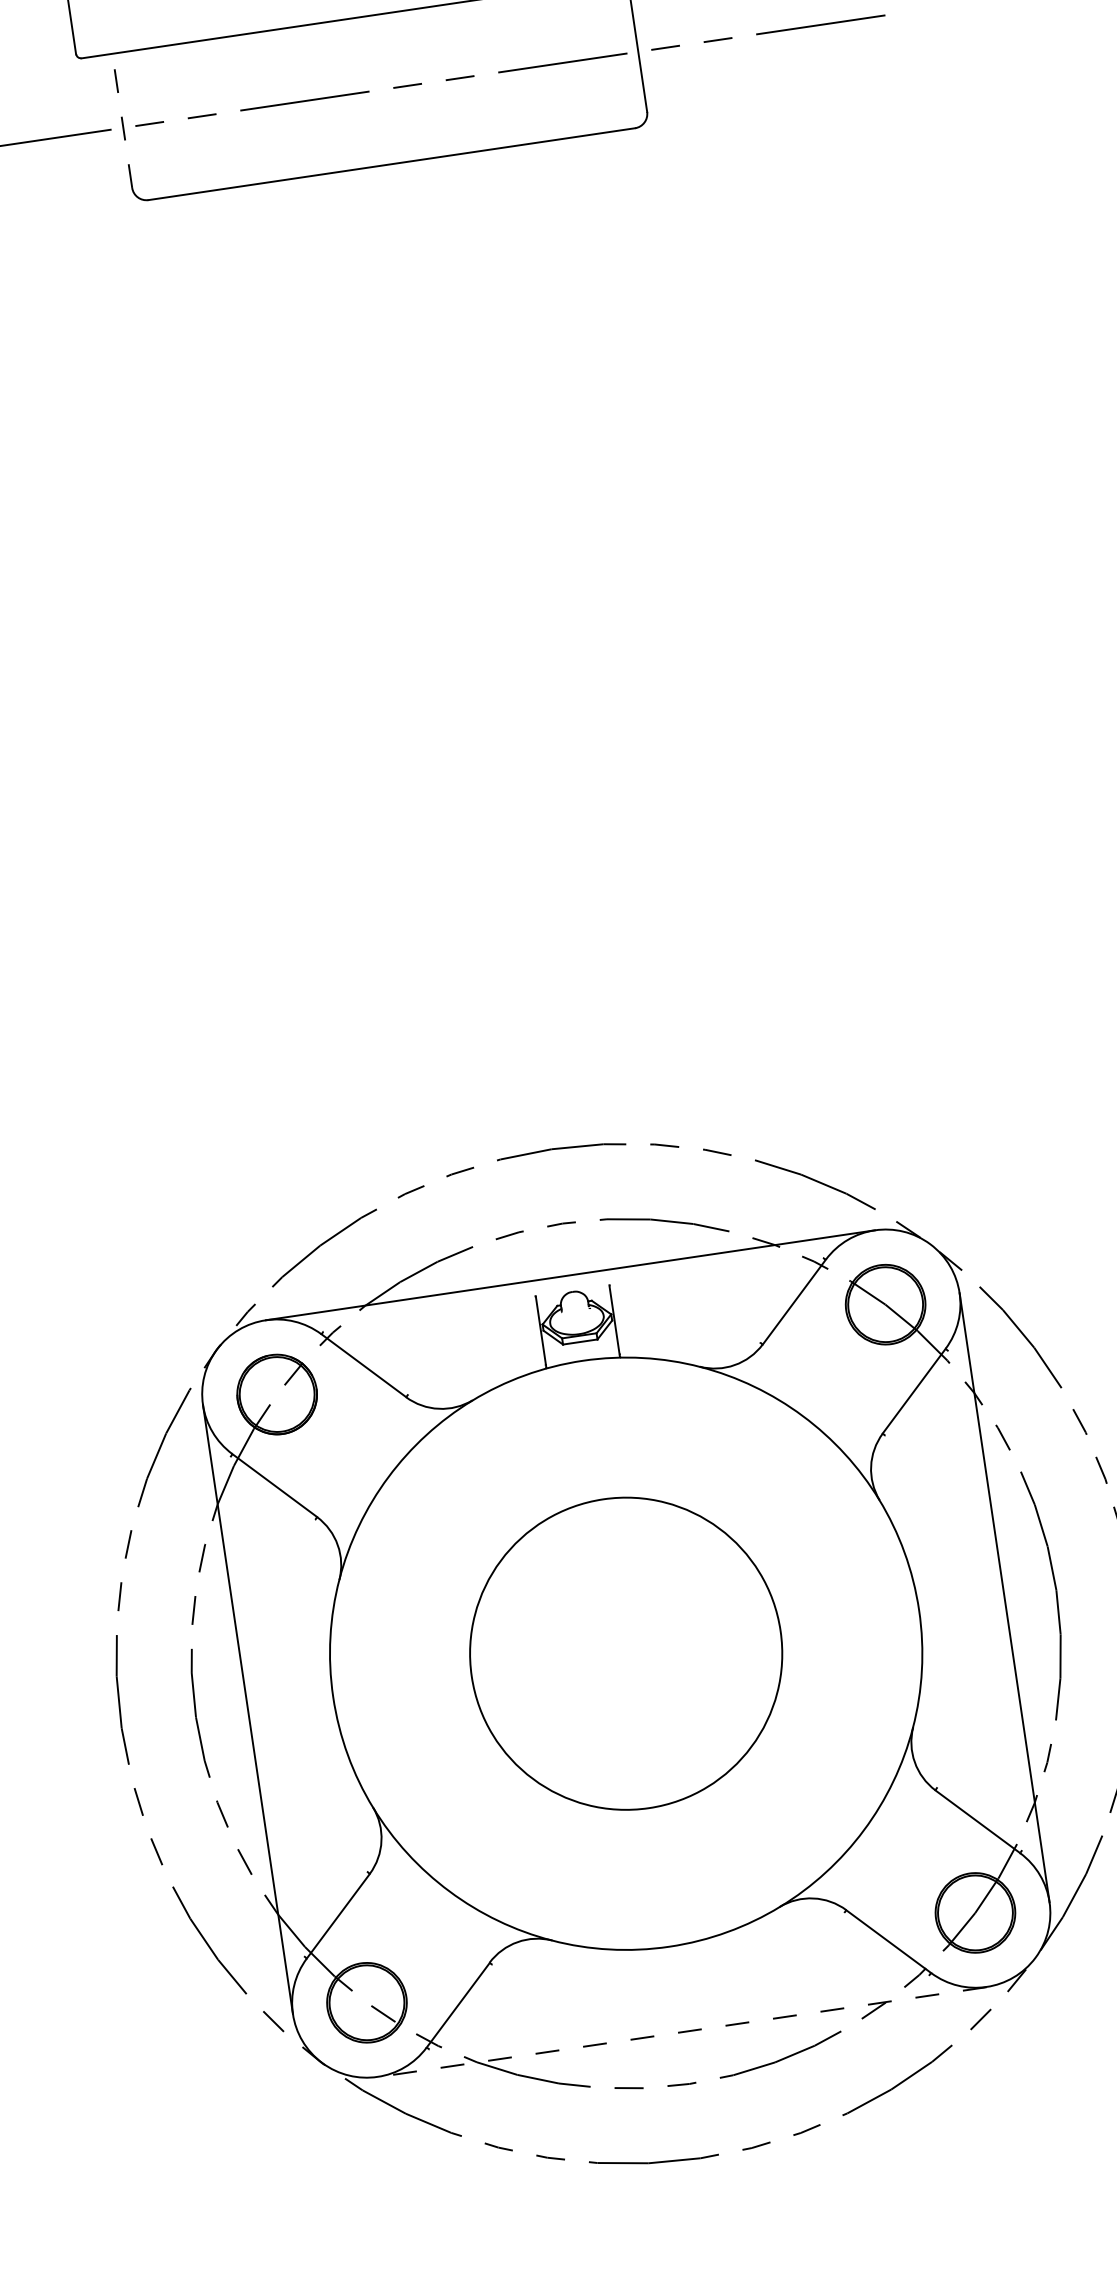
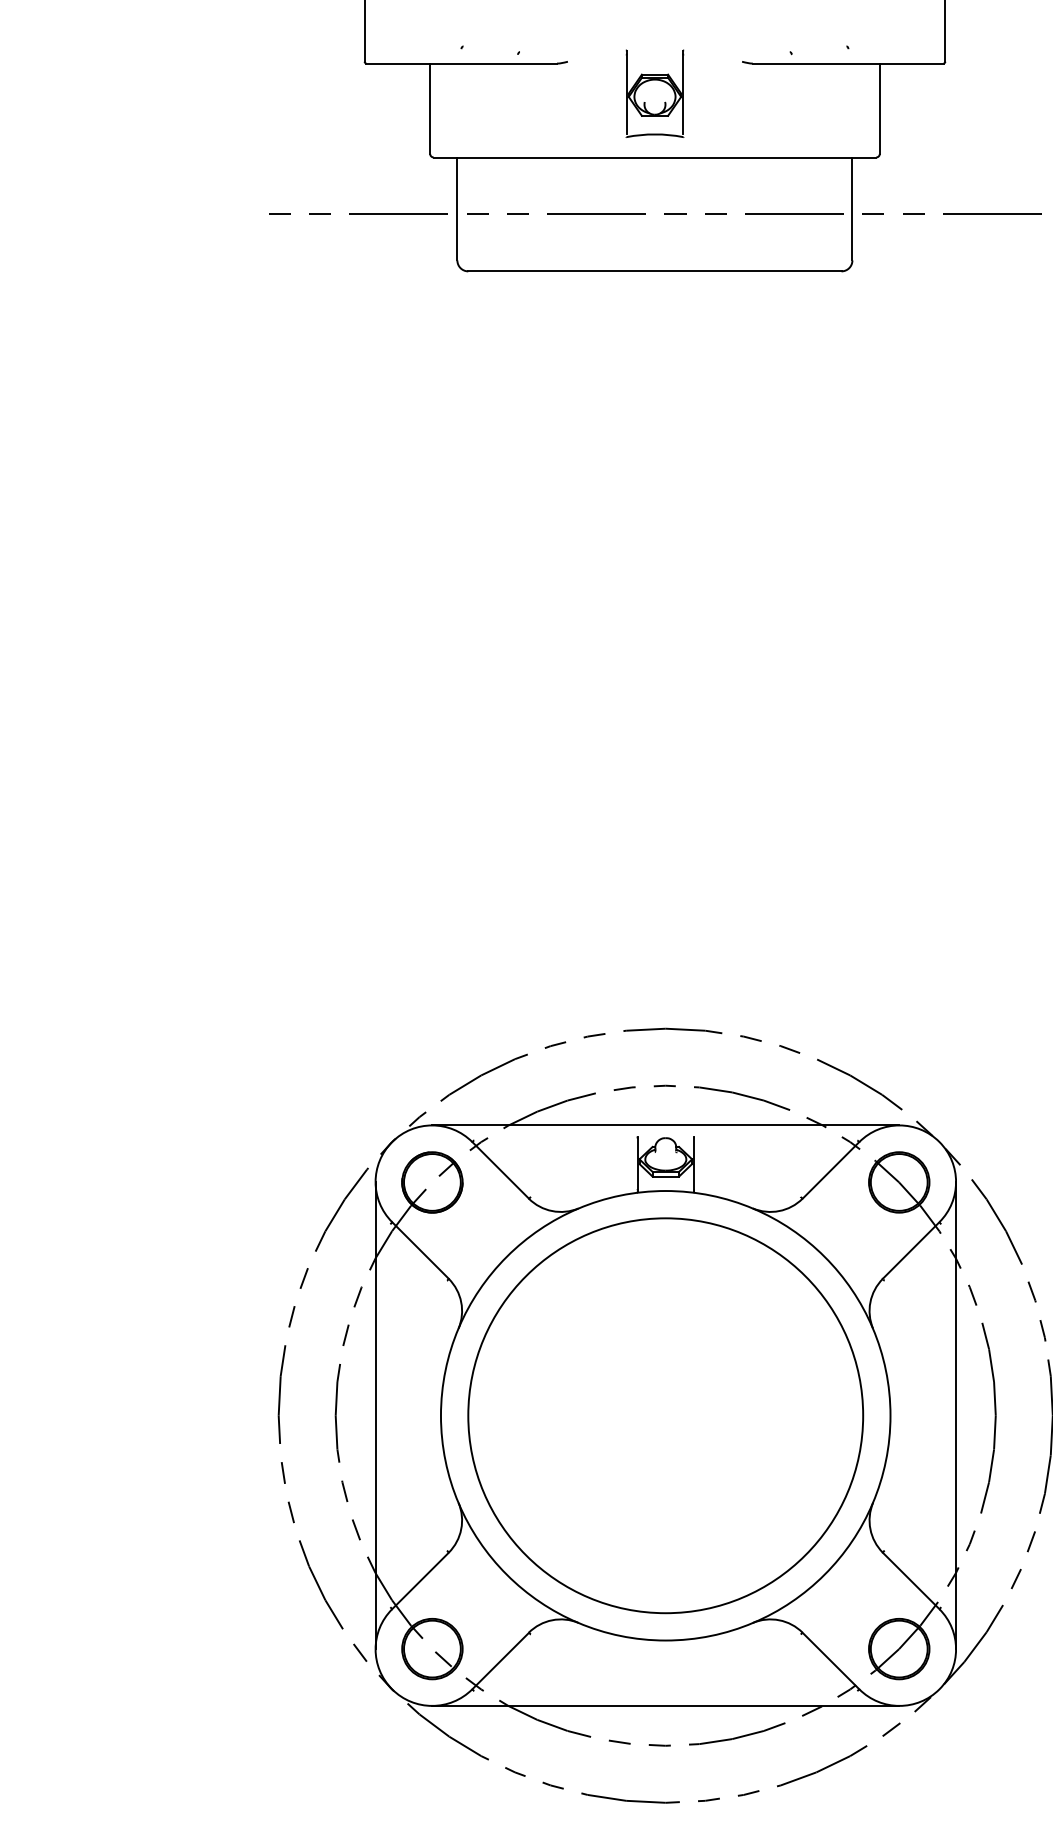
line: (122, 120) -> (457, 208), dashed -> solid
circle: (625, 1653) -> (665, 1415), size x1.67
line: (681, 2032) -> (665, 1706), dashed -> solid

